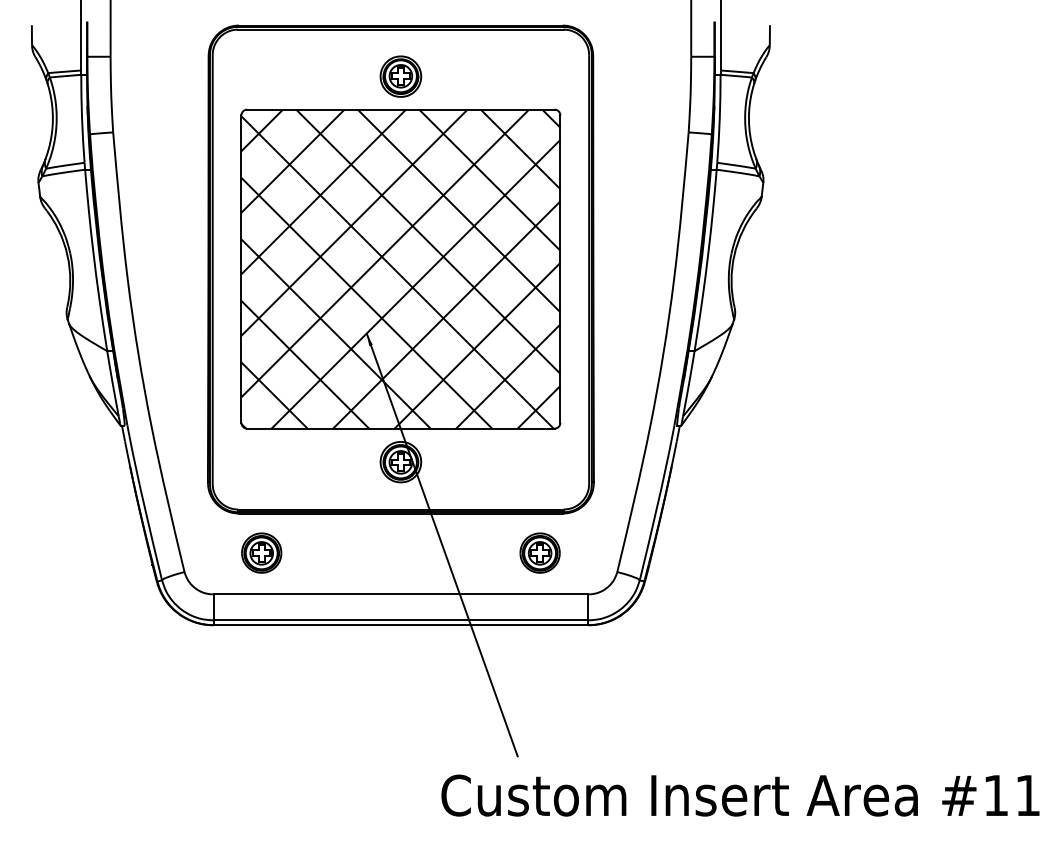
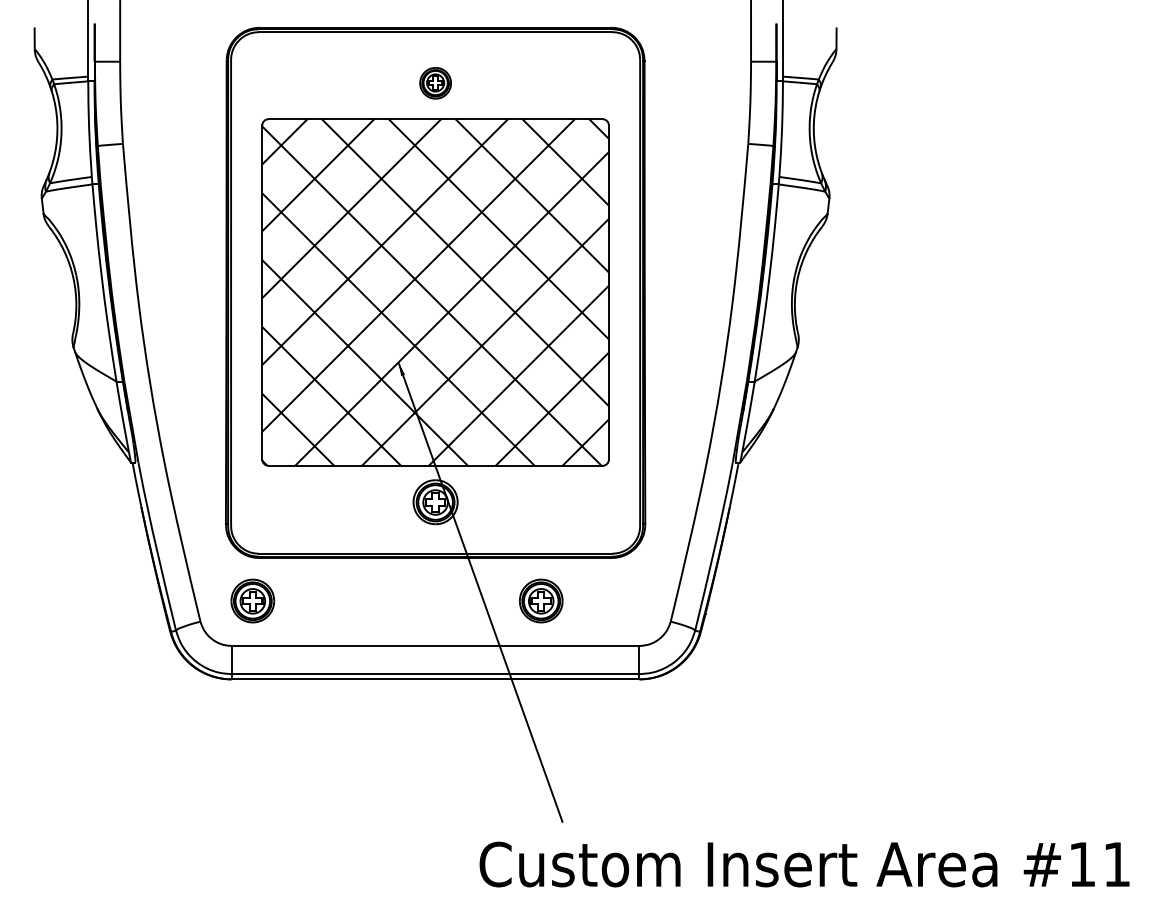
part: (400, 76) -> (435, 83), size x0.7
part: (261, 552) -> (252, 600), moved
part: (539, 552) -> (540, 600), moved

